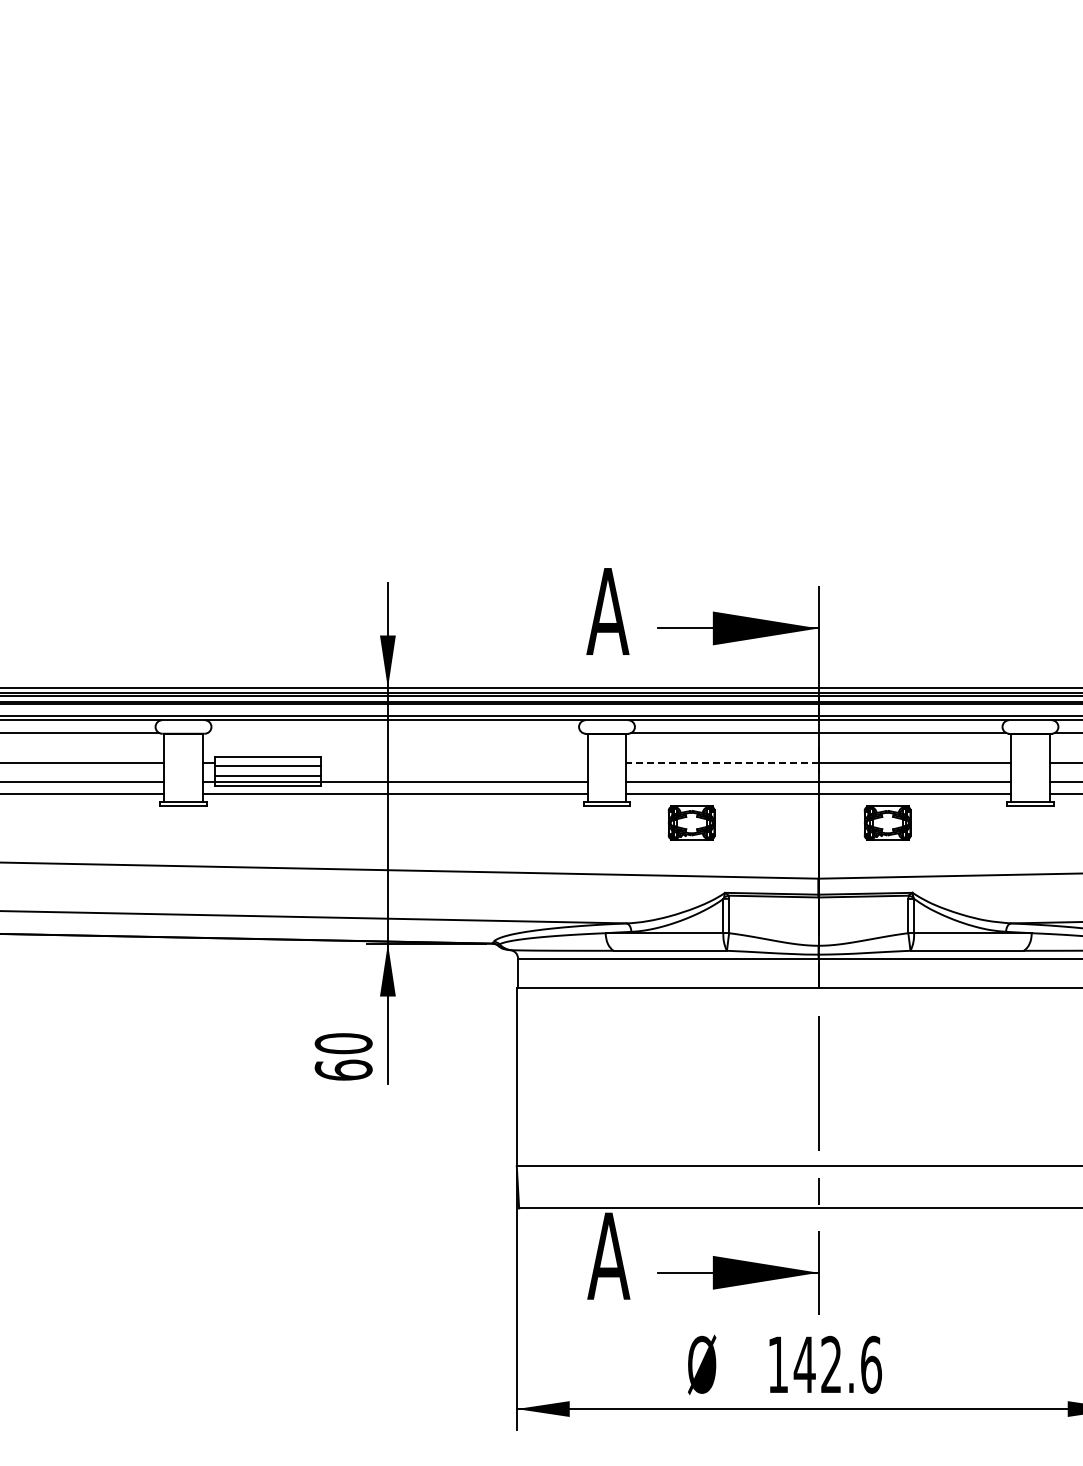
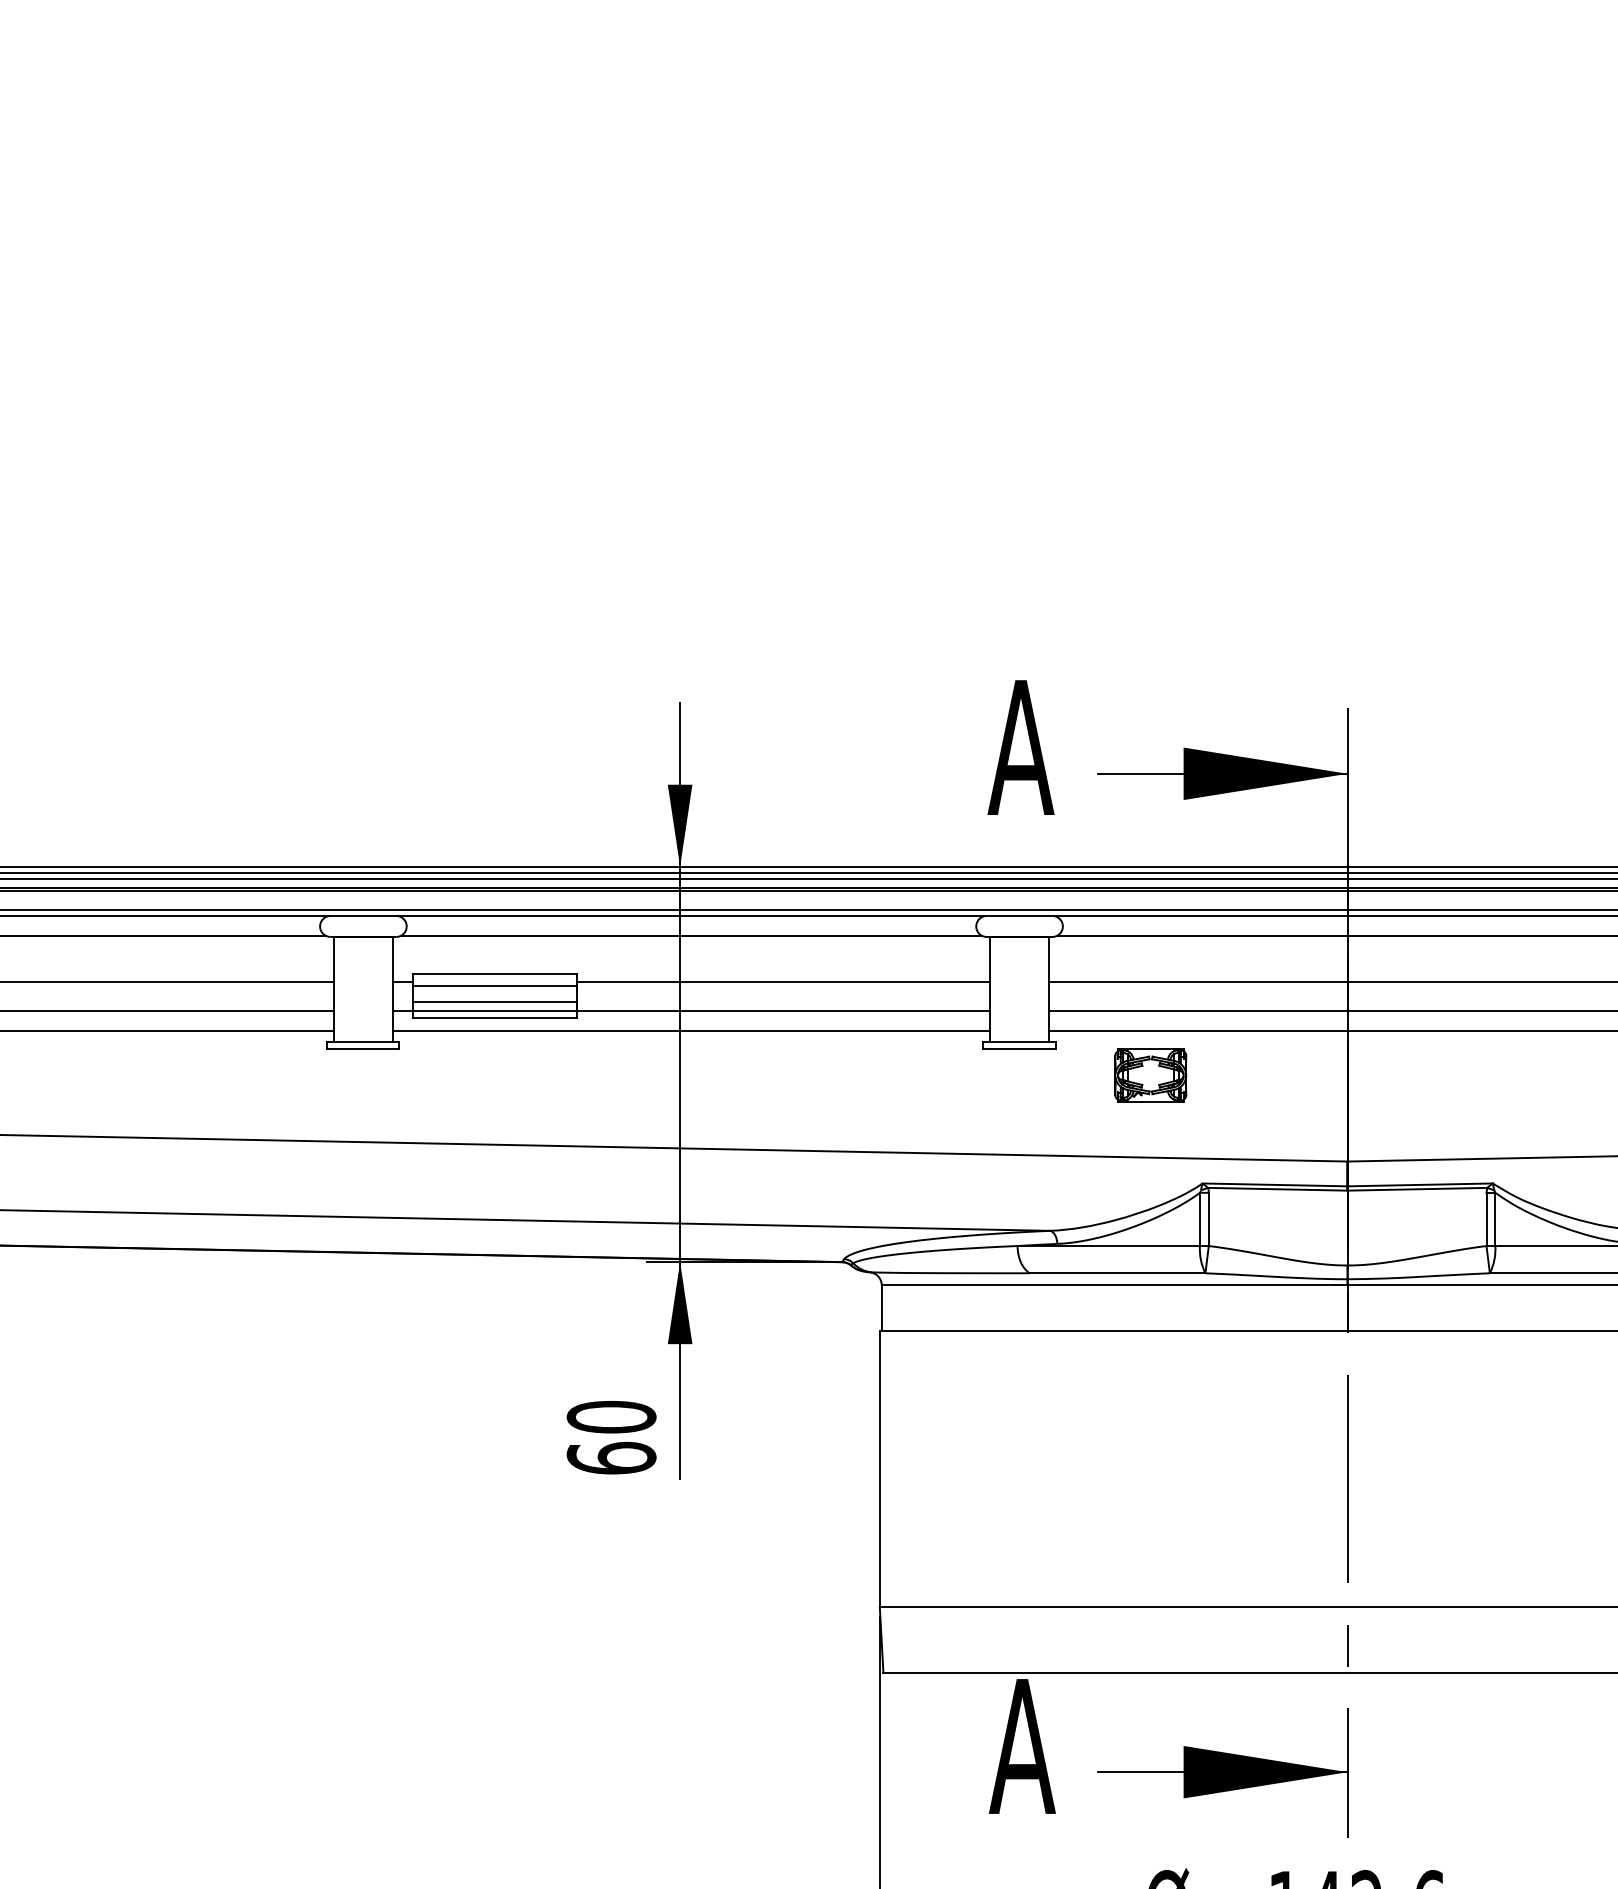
line: (394, 732) -> (690, 935), added
line: (454, 762) -> (783, 981), added
line: (721, 762) -> (1196, 981), dashed -> solid
part: (887, 822) -> (1454, 1074), removed

